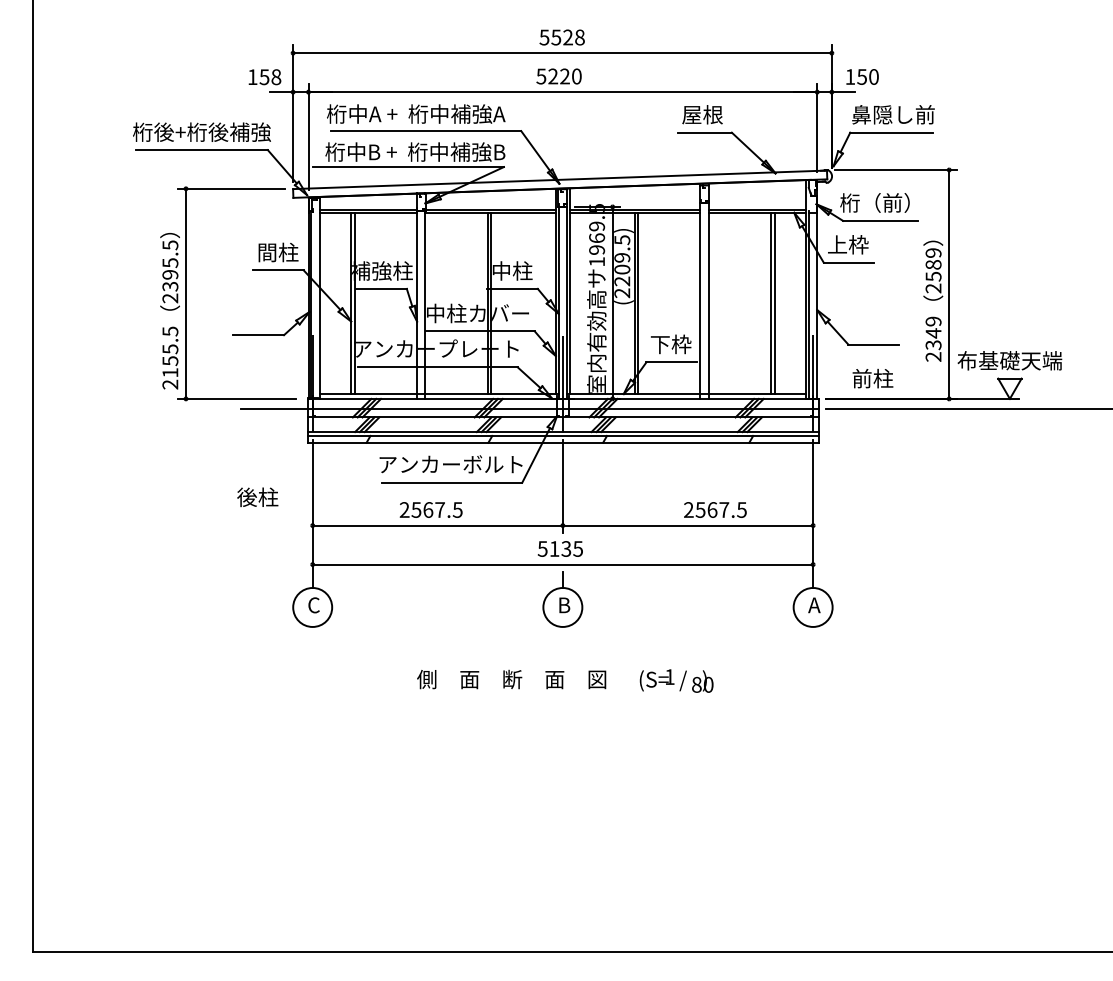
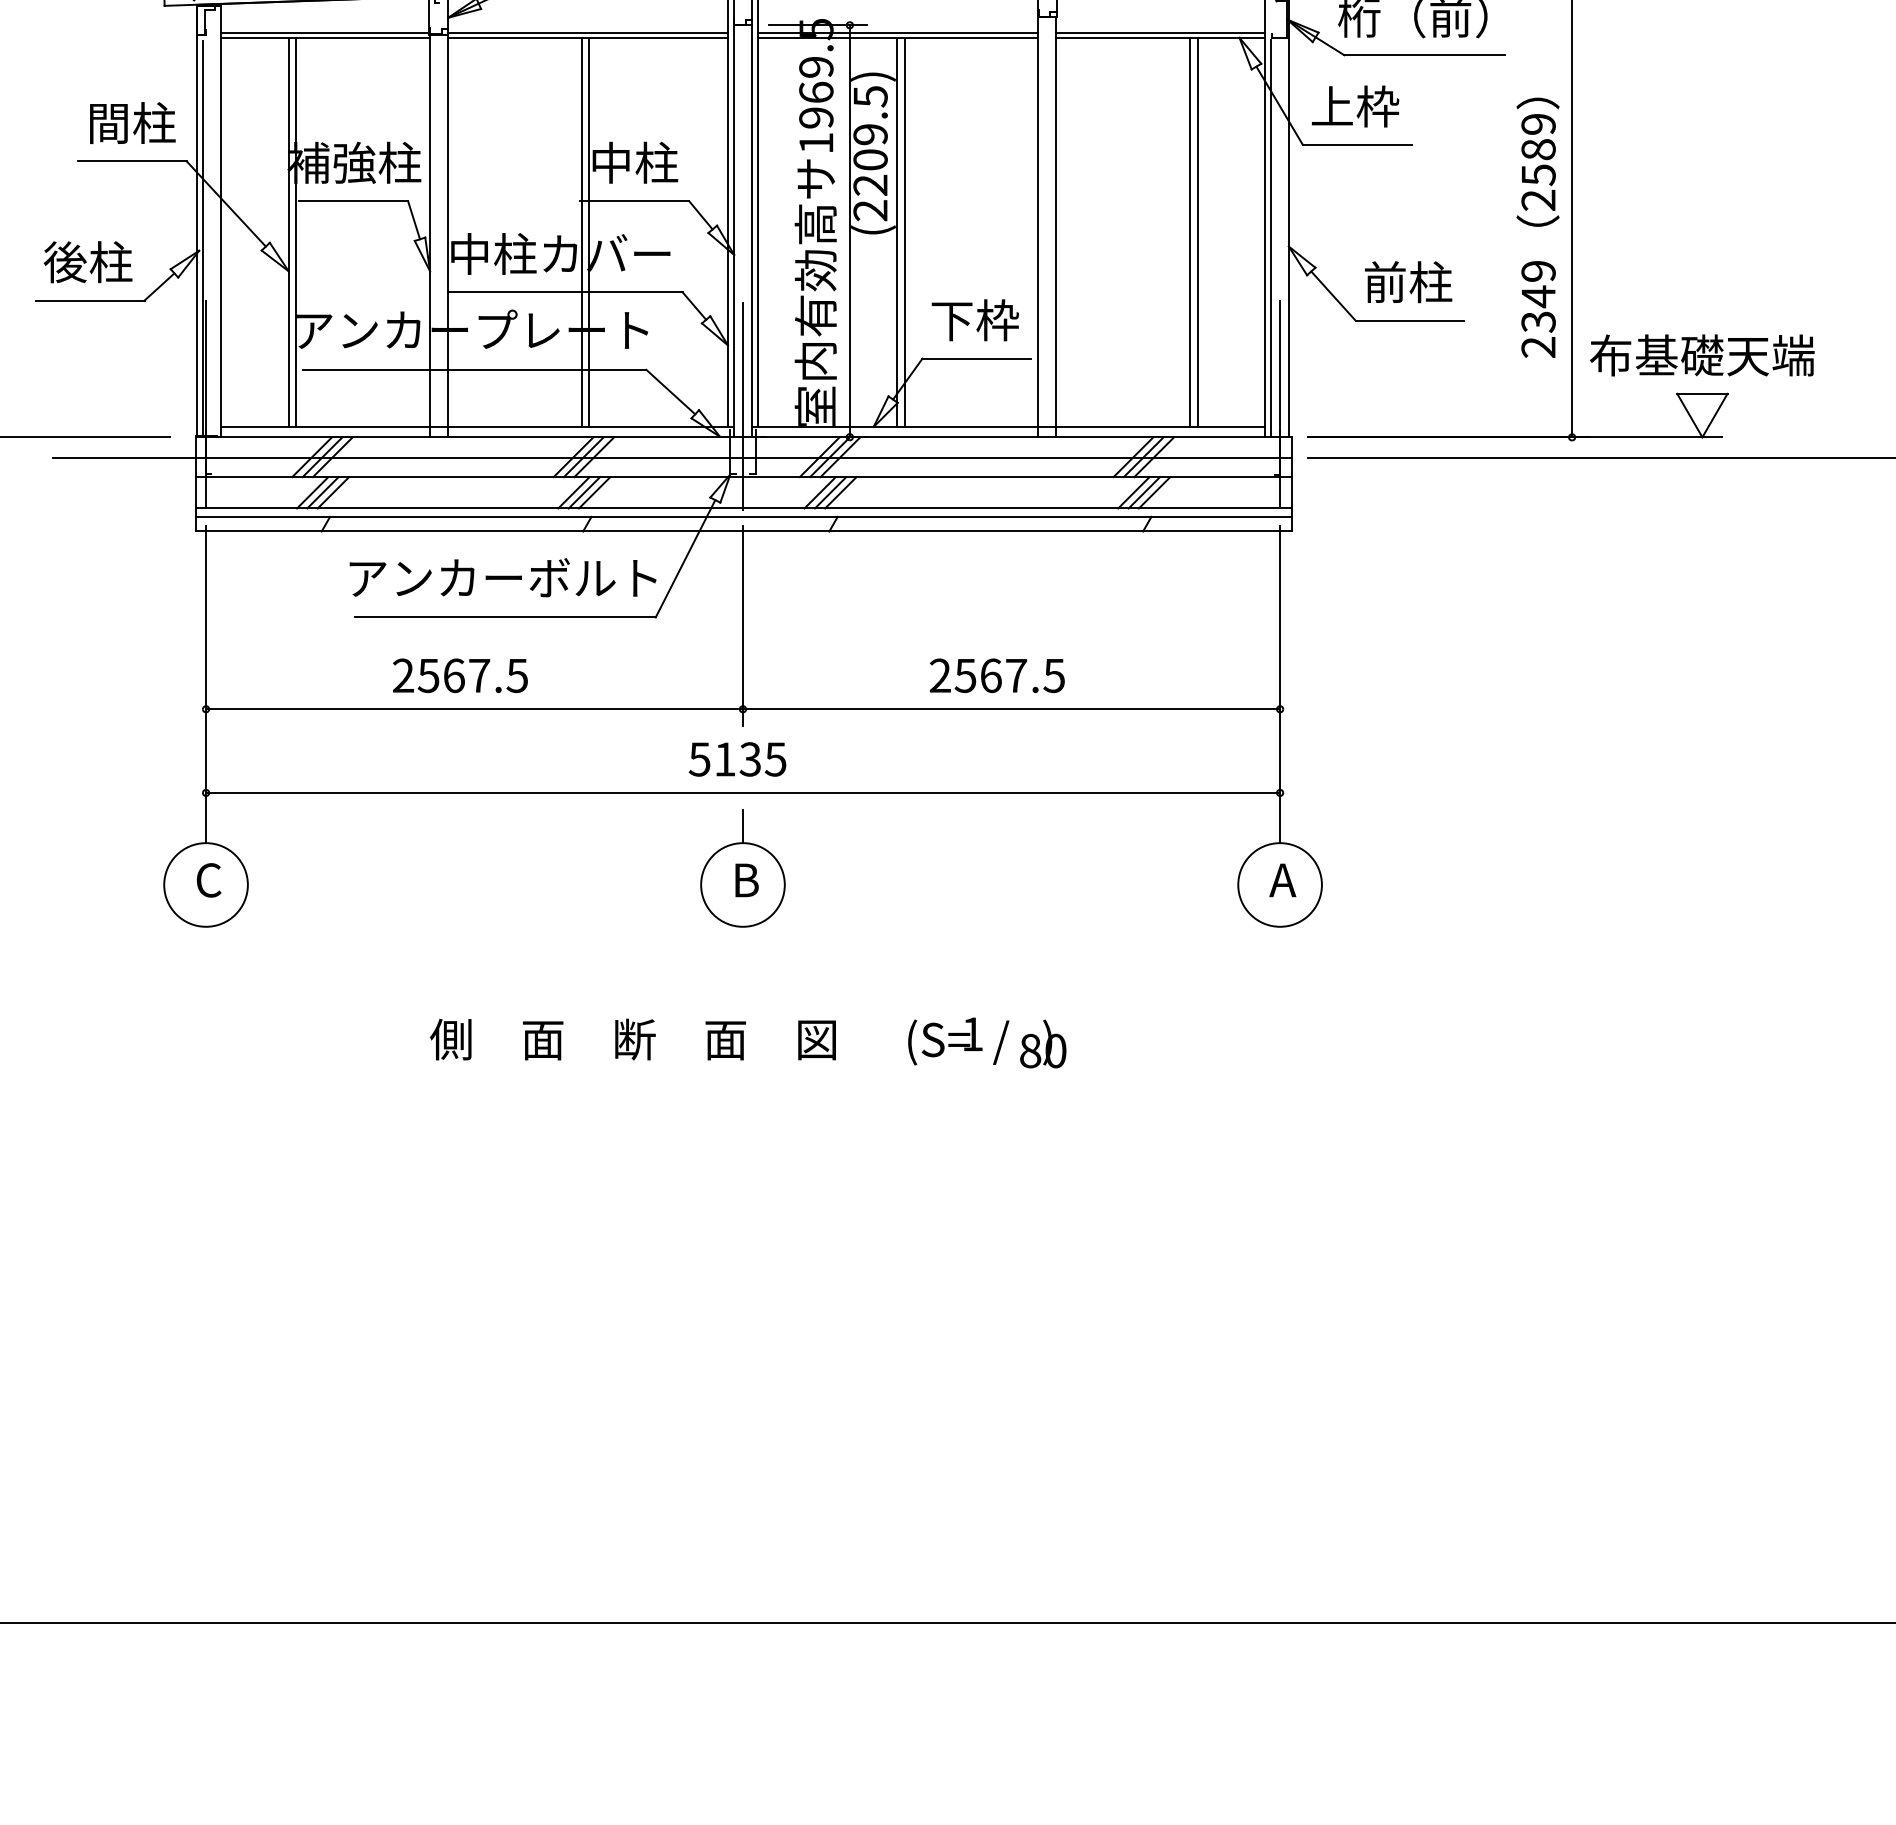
text: (872, 378) -> (1407, 281), moved
text: (257, 496) -> (87, 260), moved
text: (715, 509) -> (997, 674), moved

